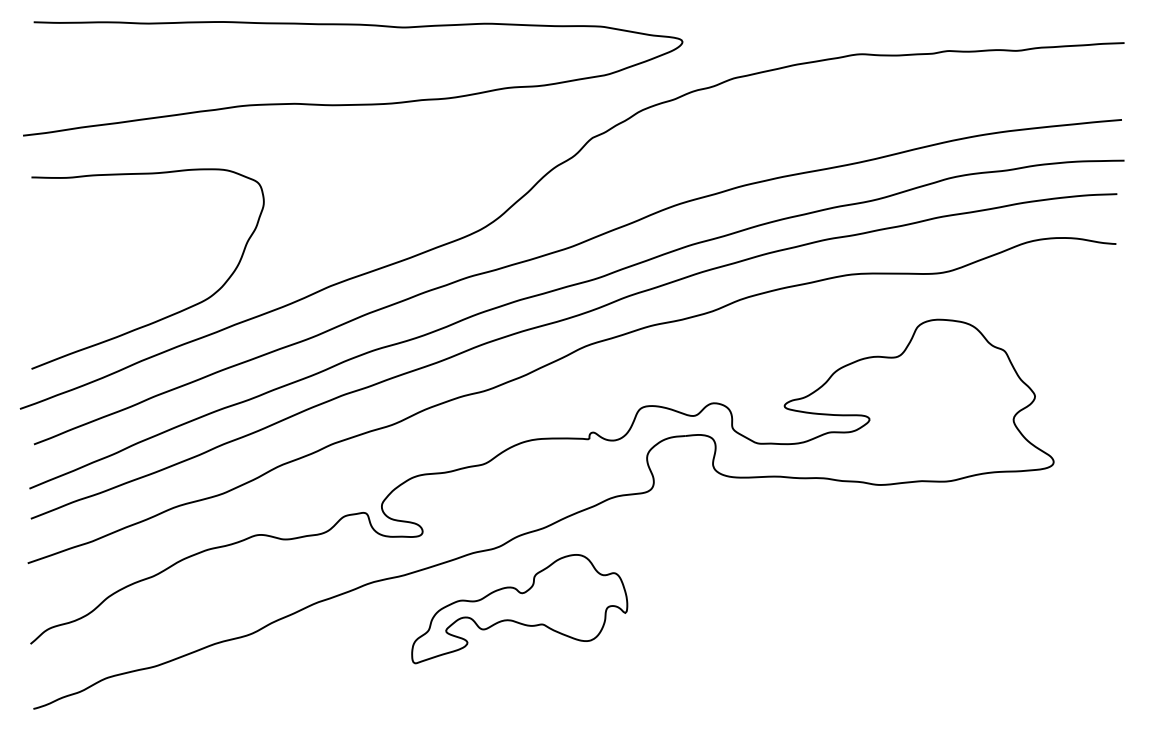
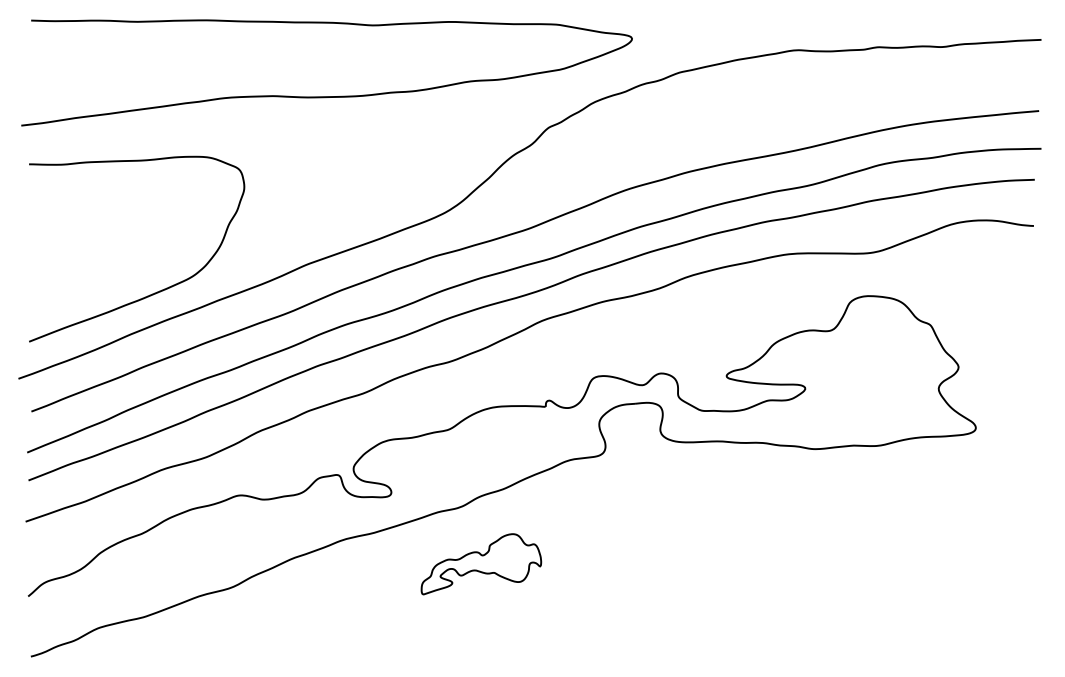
part: (519, 609) -> (481, 564), size x0.6

